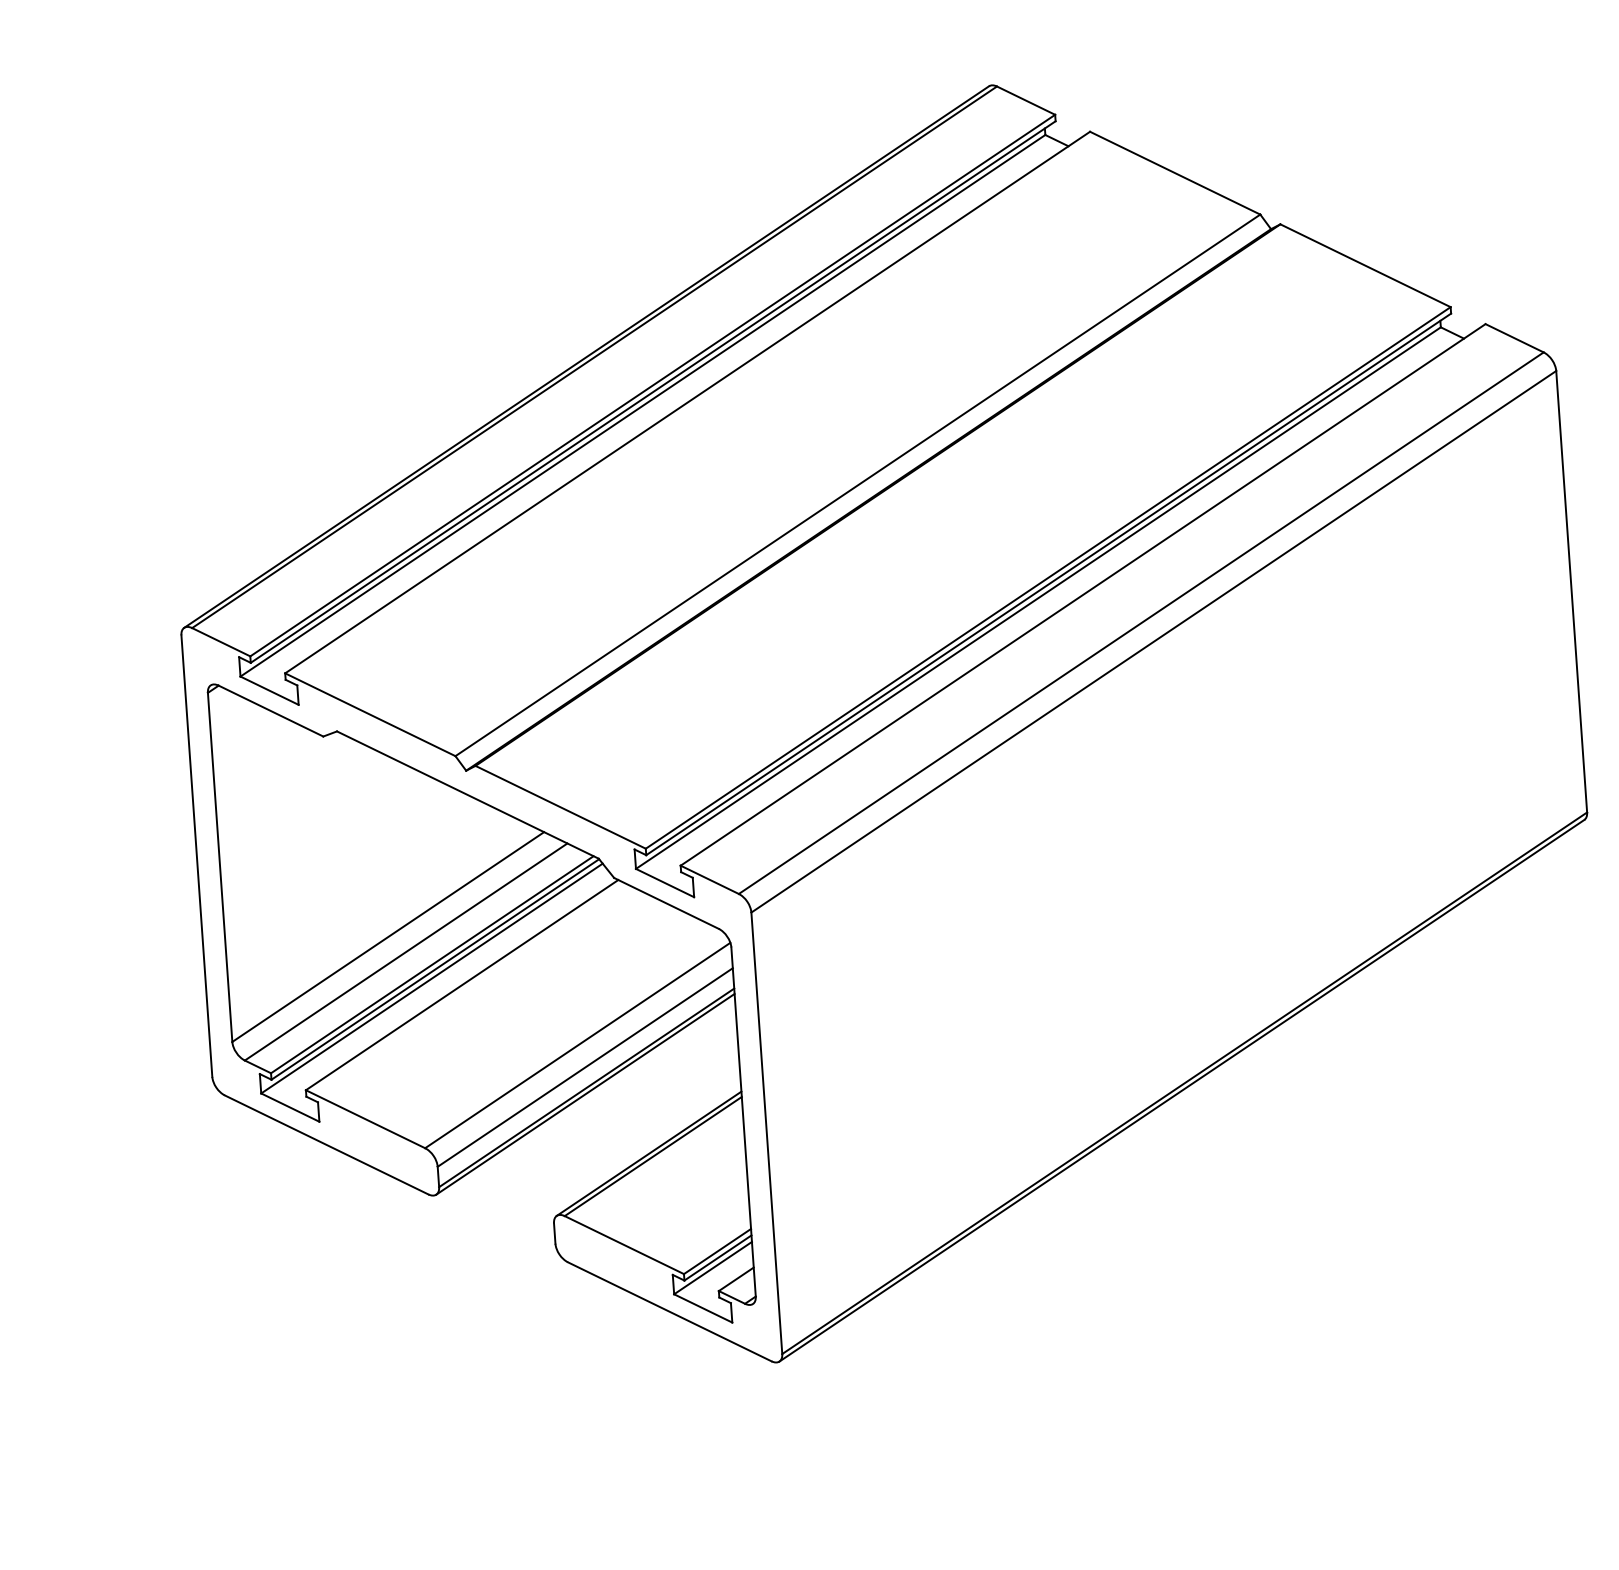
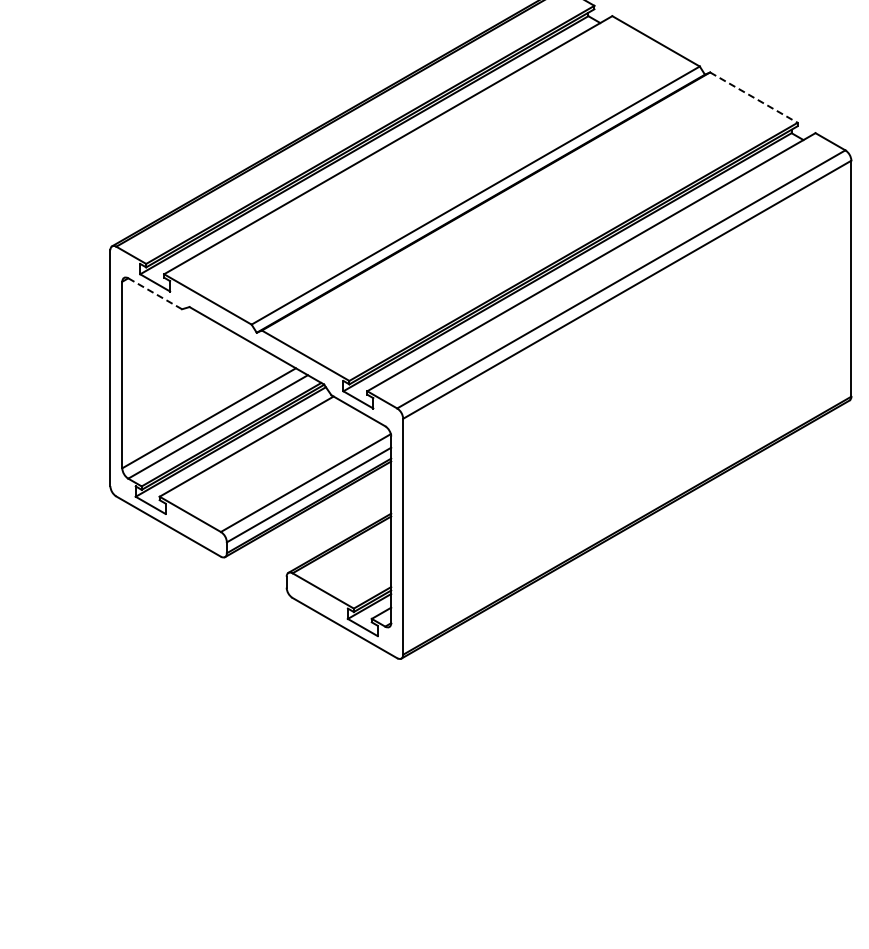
line: (1366, 265) -> (754, 97), solid -> dashed
line: (269, 710) -> (154, 293), solid -> dashed

